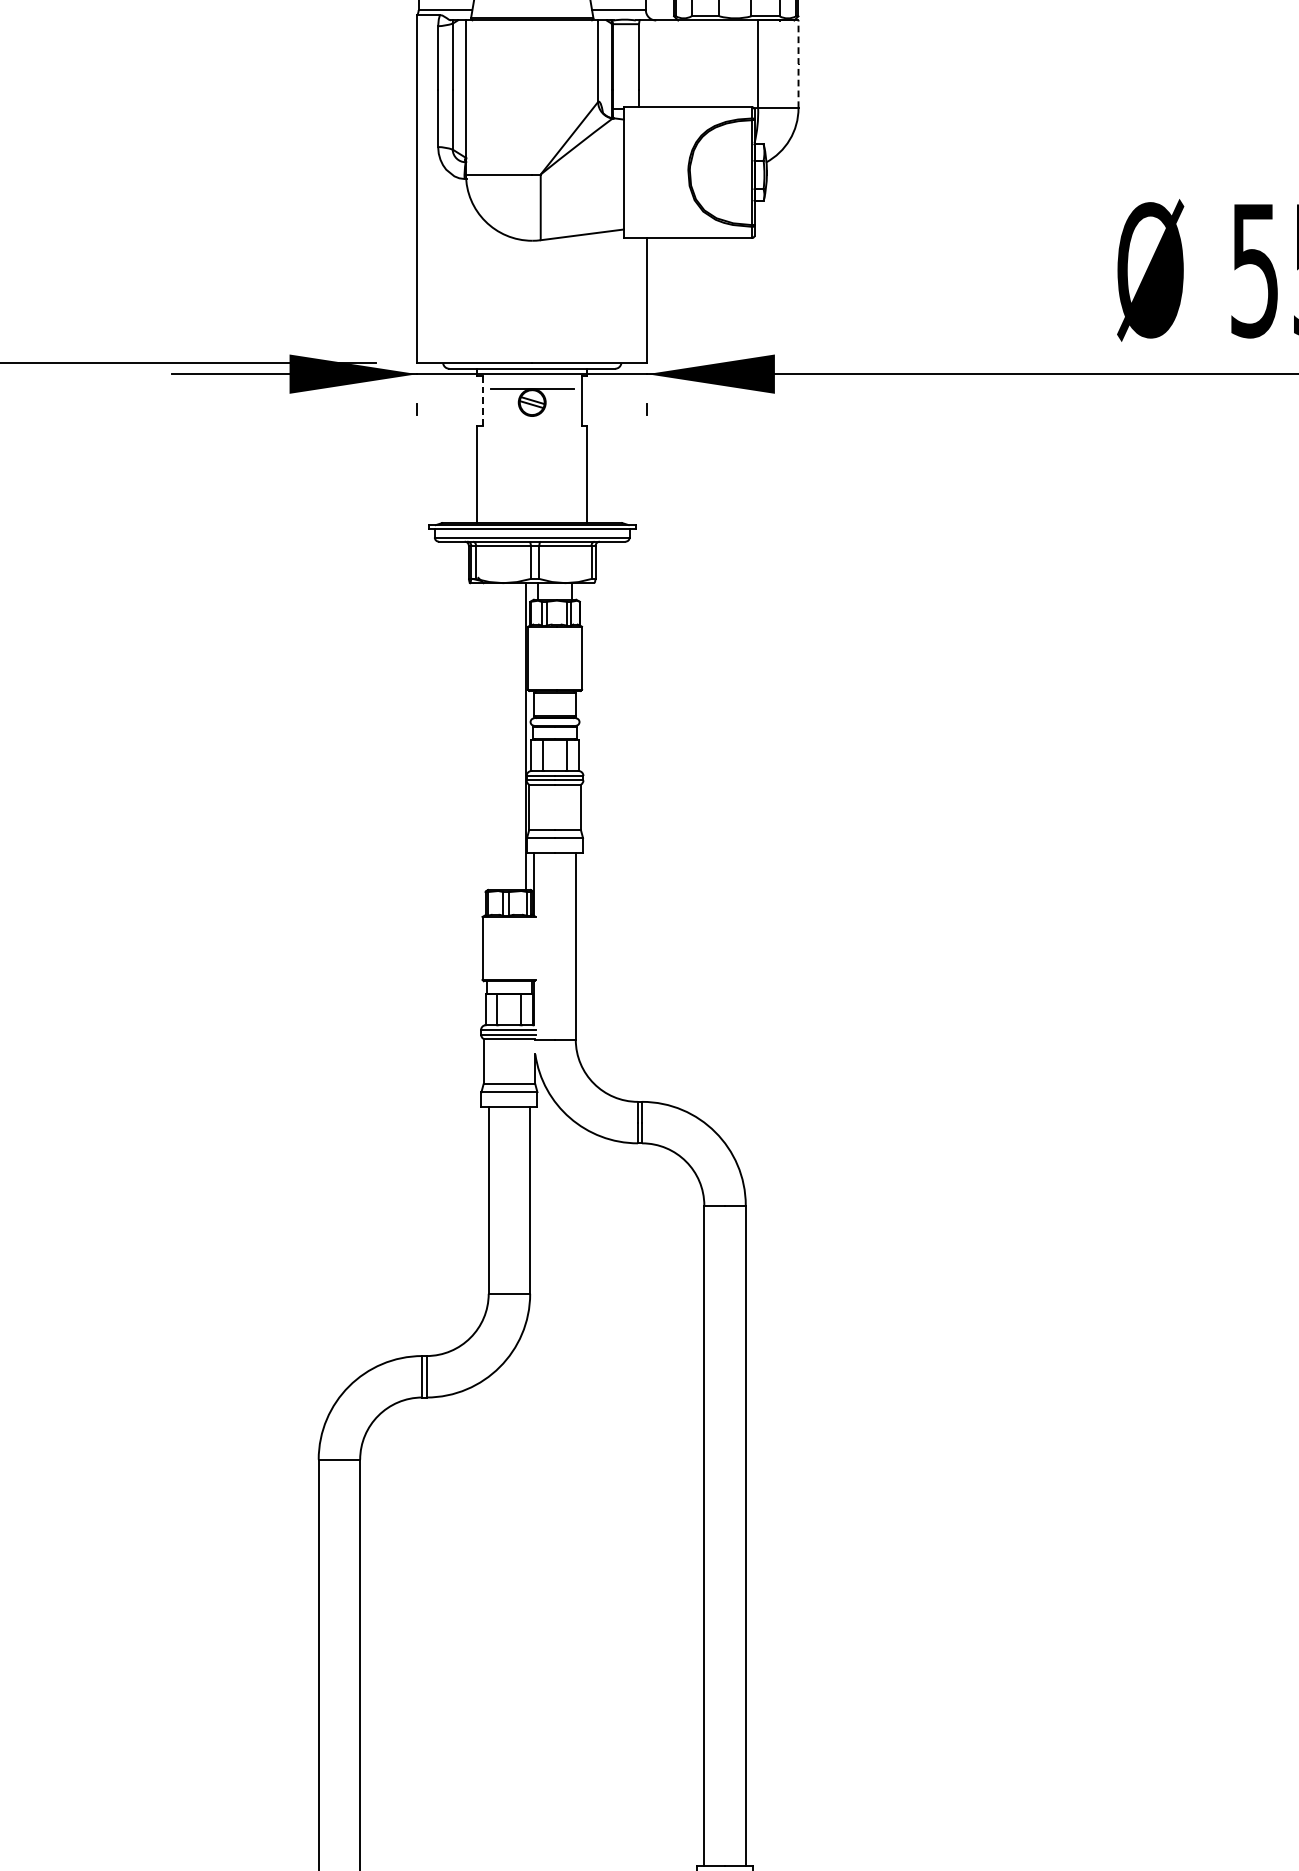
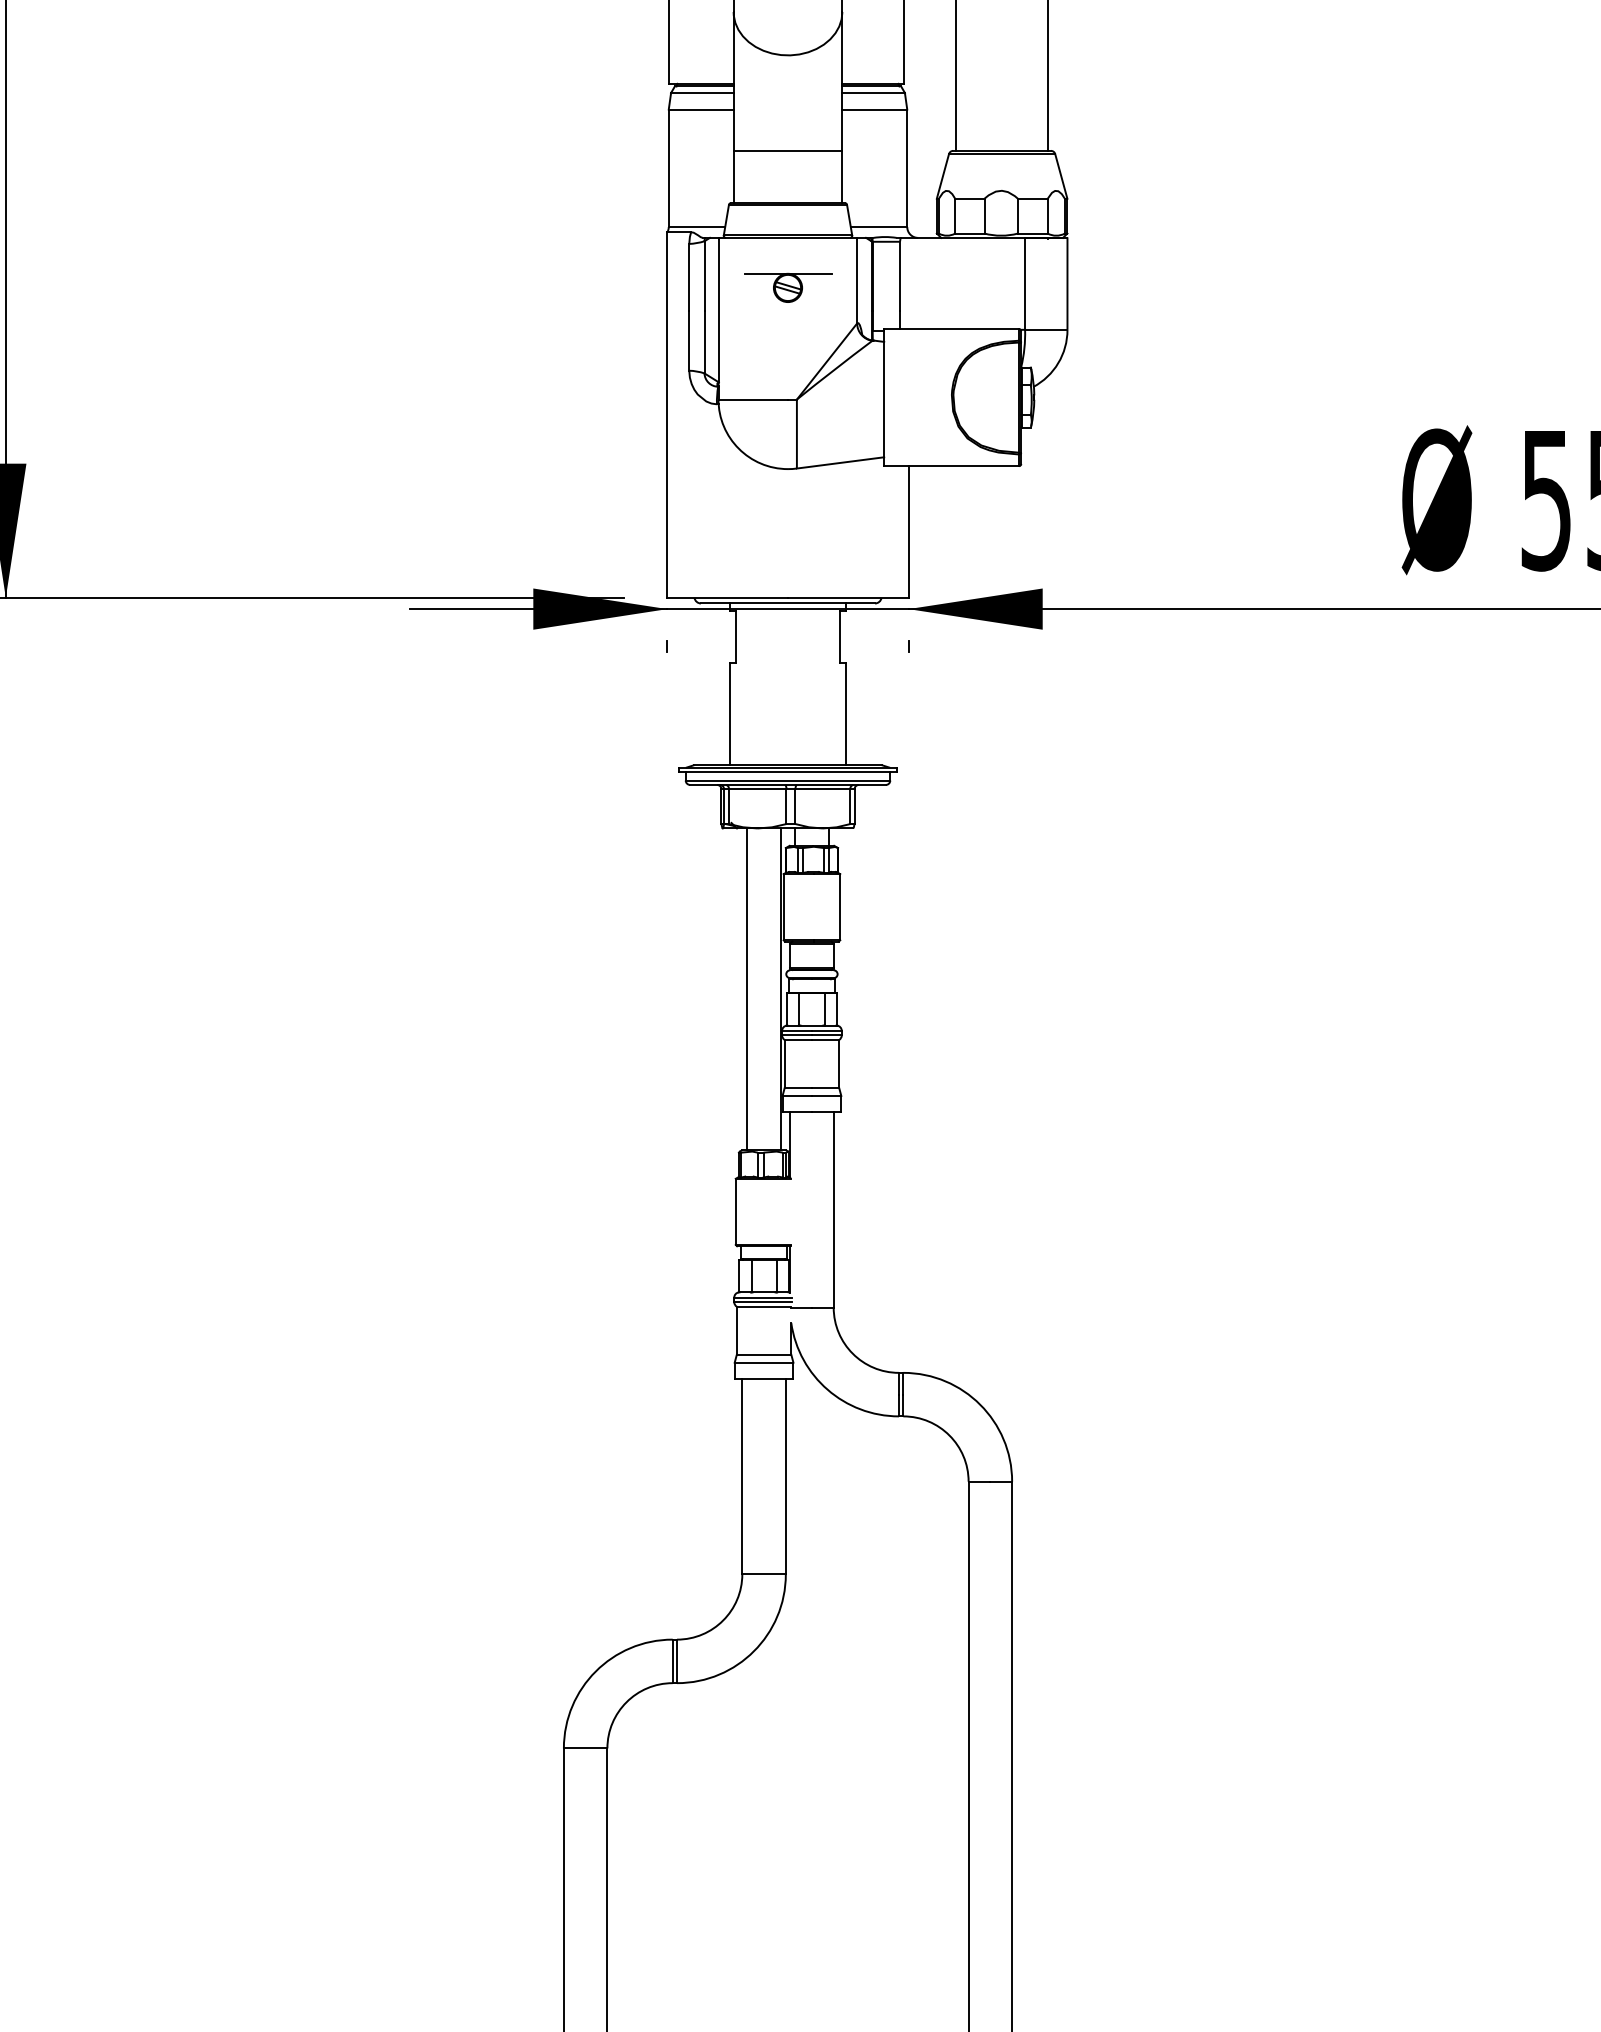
line: (798, 63) -> (1067, 283), dashed -> solid
line: (482, 401) -> (735, 637), dashed -> solid
part: (532, 402) -> (788, 287), moved
line: (492, 736) -> (746, 989), added

